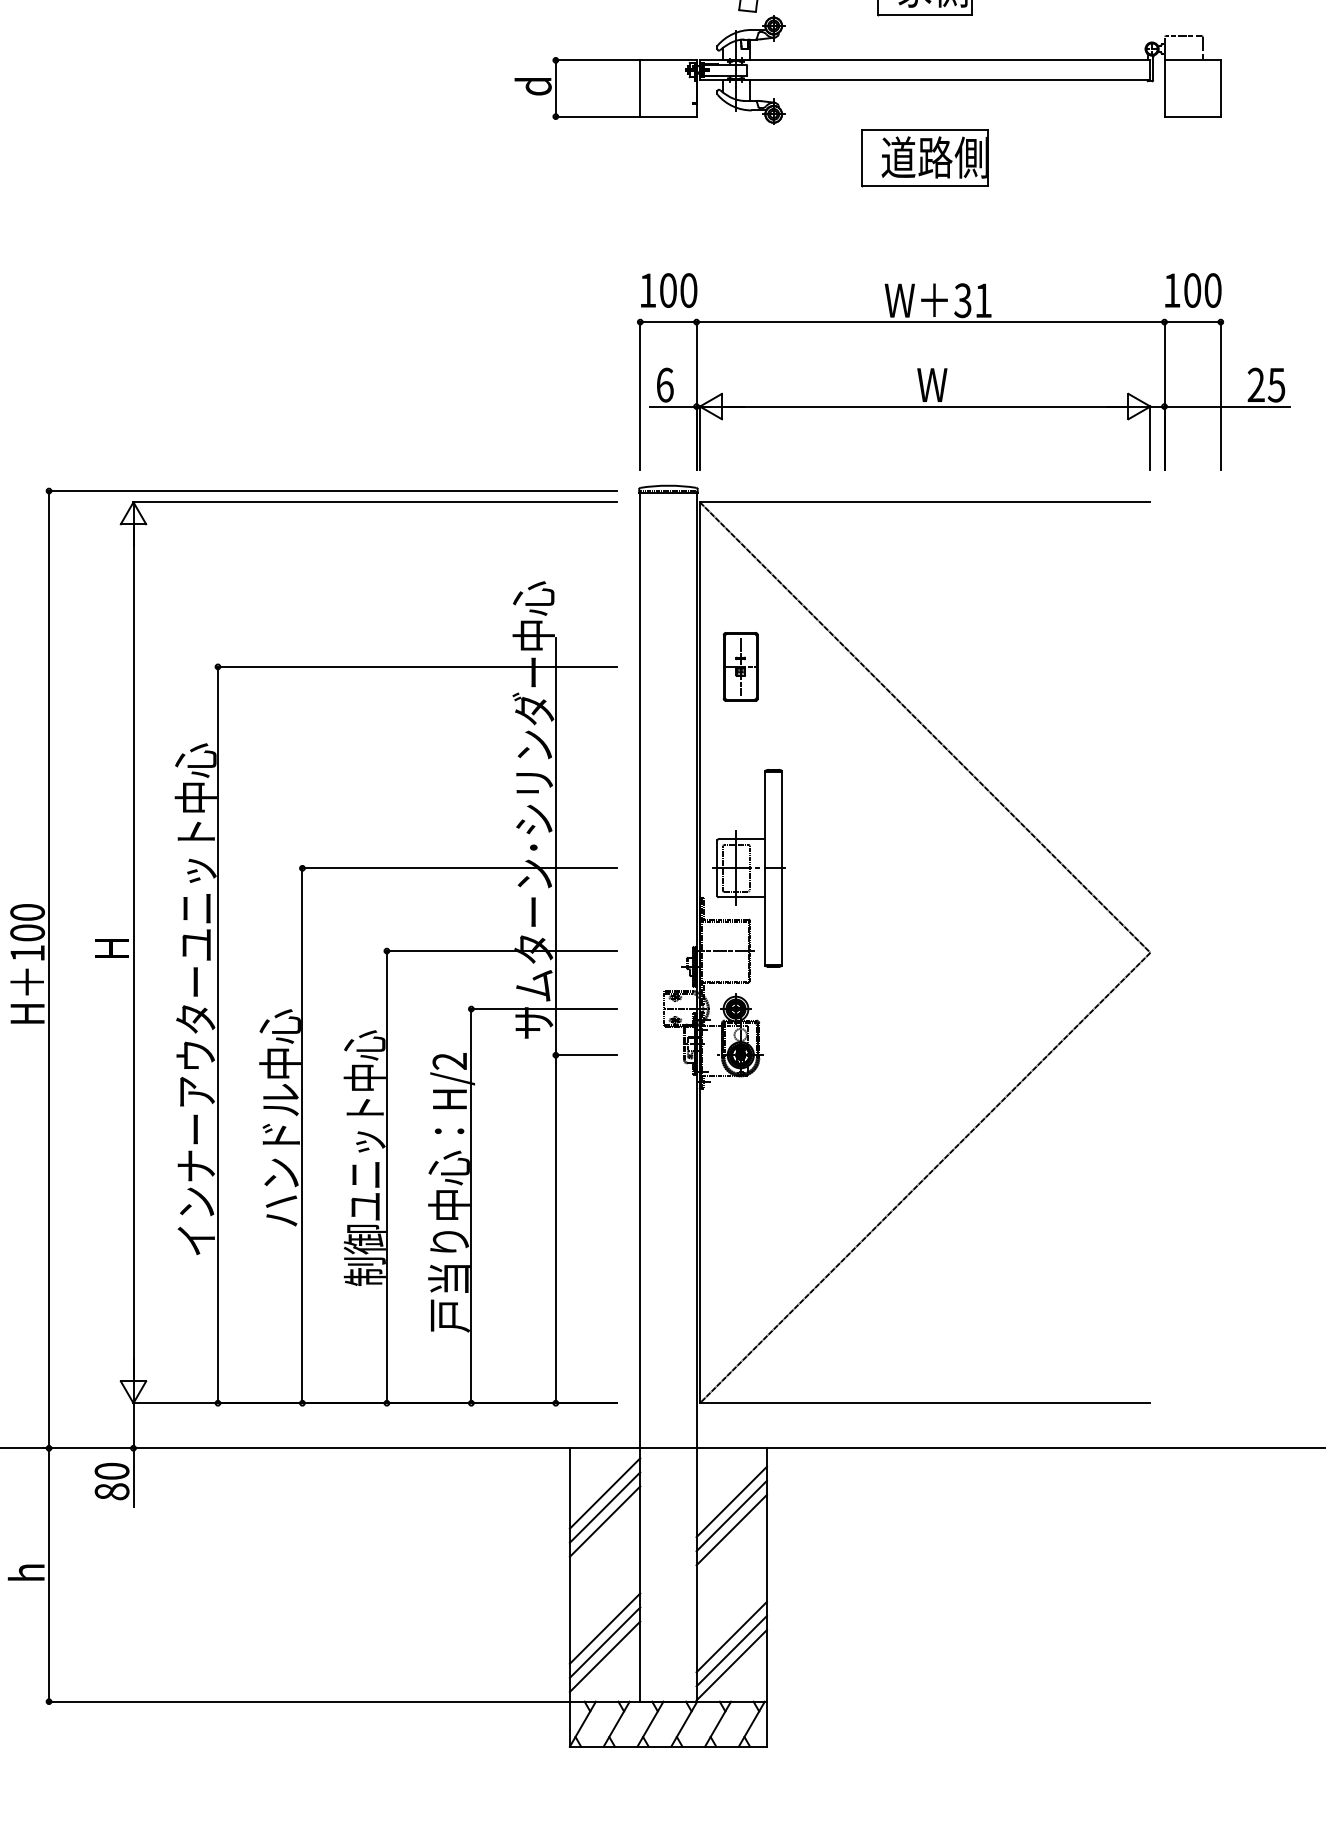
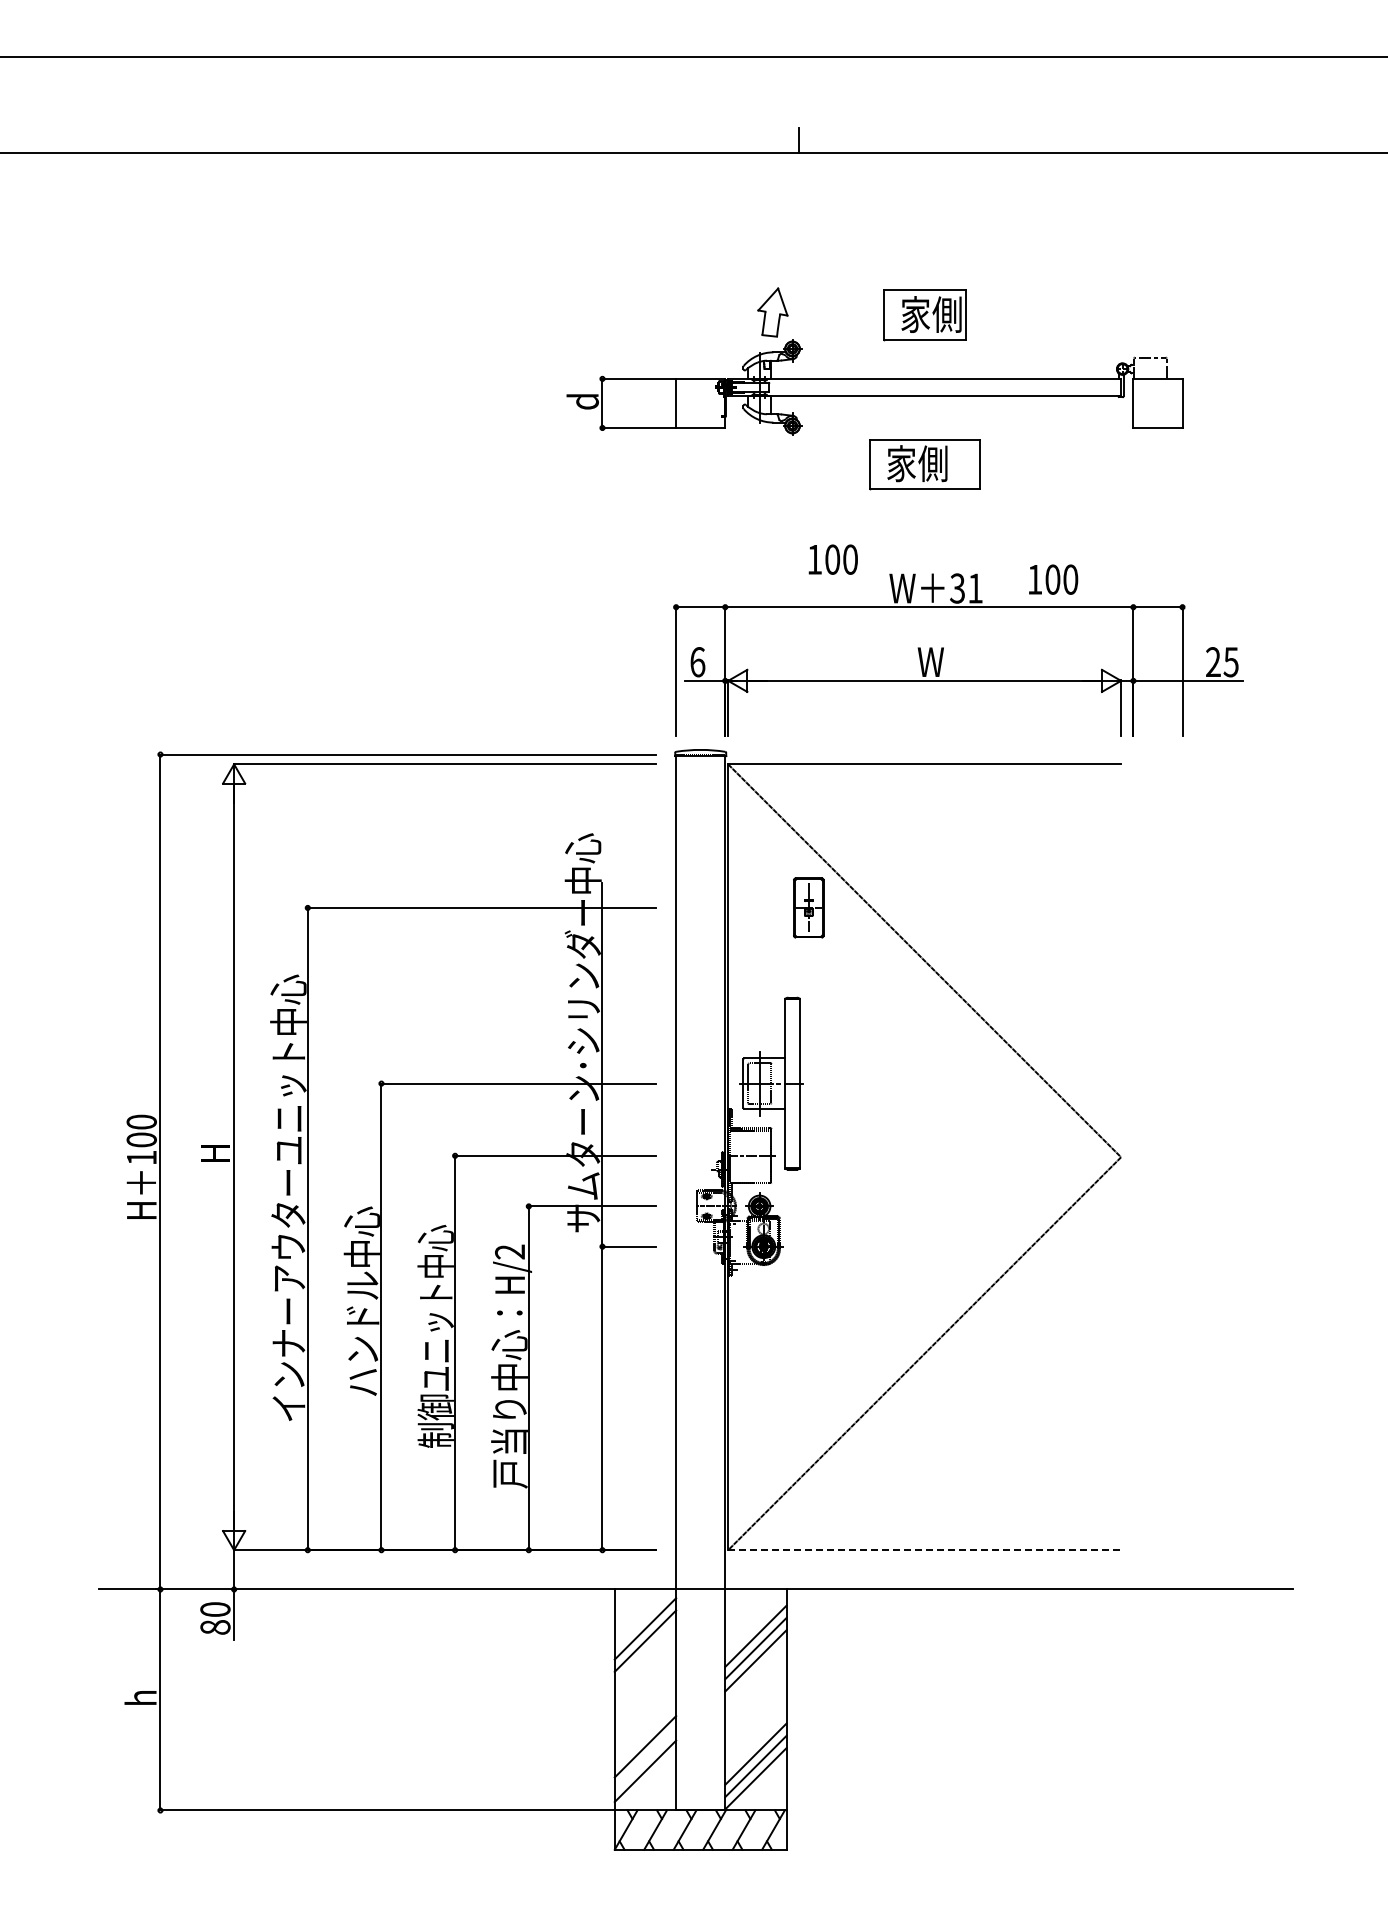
text: (934, 157) -> (932, 463), 道路側 -> 家側
text: (668, 290) -> (832, 559), moved
text: (1193, 290) -> (1053, 579), moved
part: (740, 666) -> (808, 907), moved
line: (926, 1403) -> (925, 1550), solid -> dashed
line: (605, 1521) -> (645, 1653), removed
line: (605, 1642) -> (645, 1758), removed

